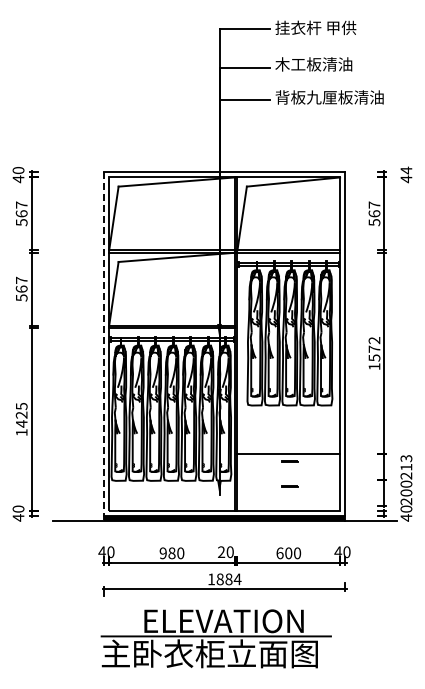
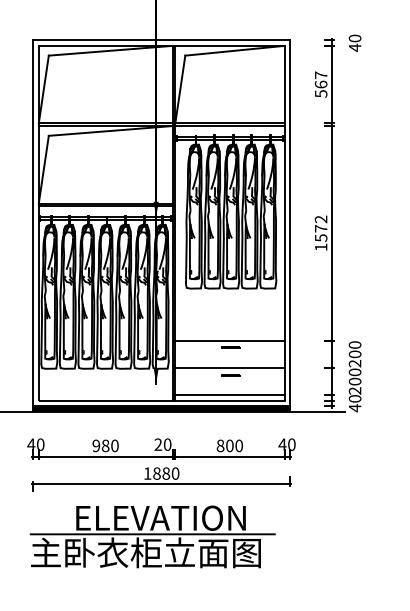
text: (406, 170) -> (355, 38), 44 -> 40
line: (104, 347) -> (33, 226), dashed -> solid
text: (406, 462) -> (355, 349), 213 -> 200
line: (288, 480) -> (229, 368), added
line: (288, 505) -> (229, 394), added
text: (279, 553) -> (220, 446), 600 -> 800
text: (237, 579) -> (175, 473), 1884 -> 1880

